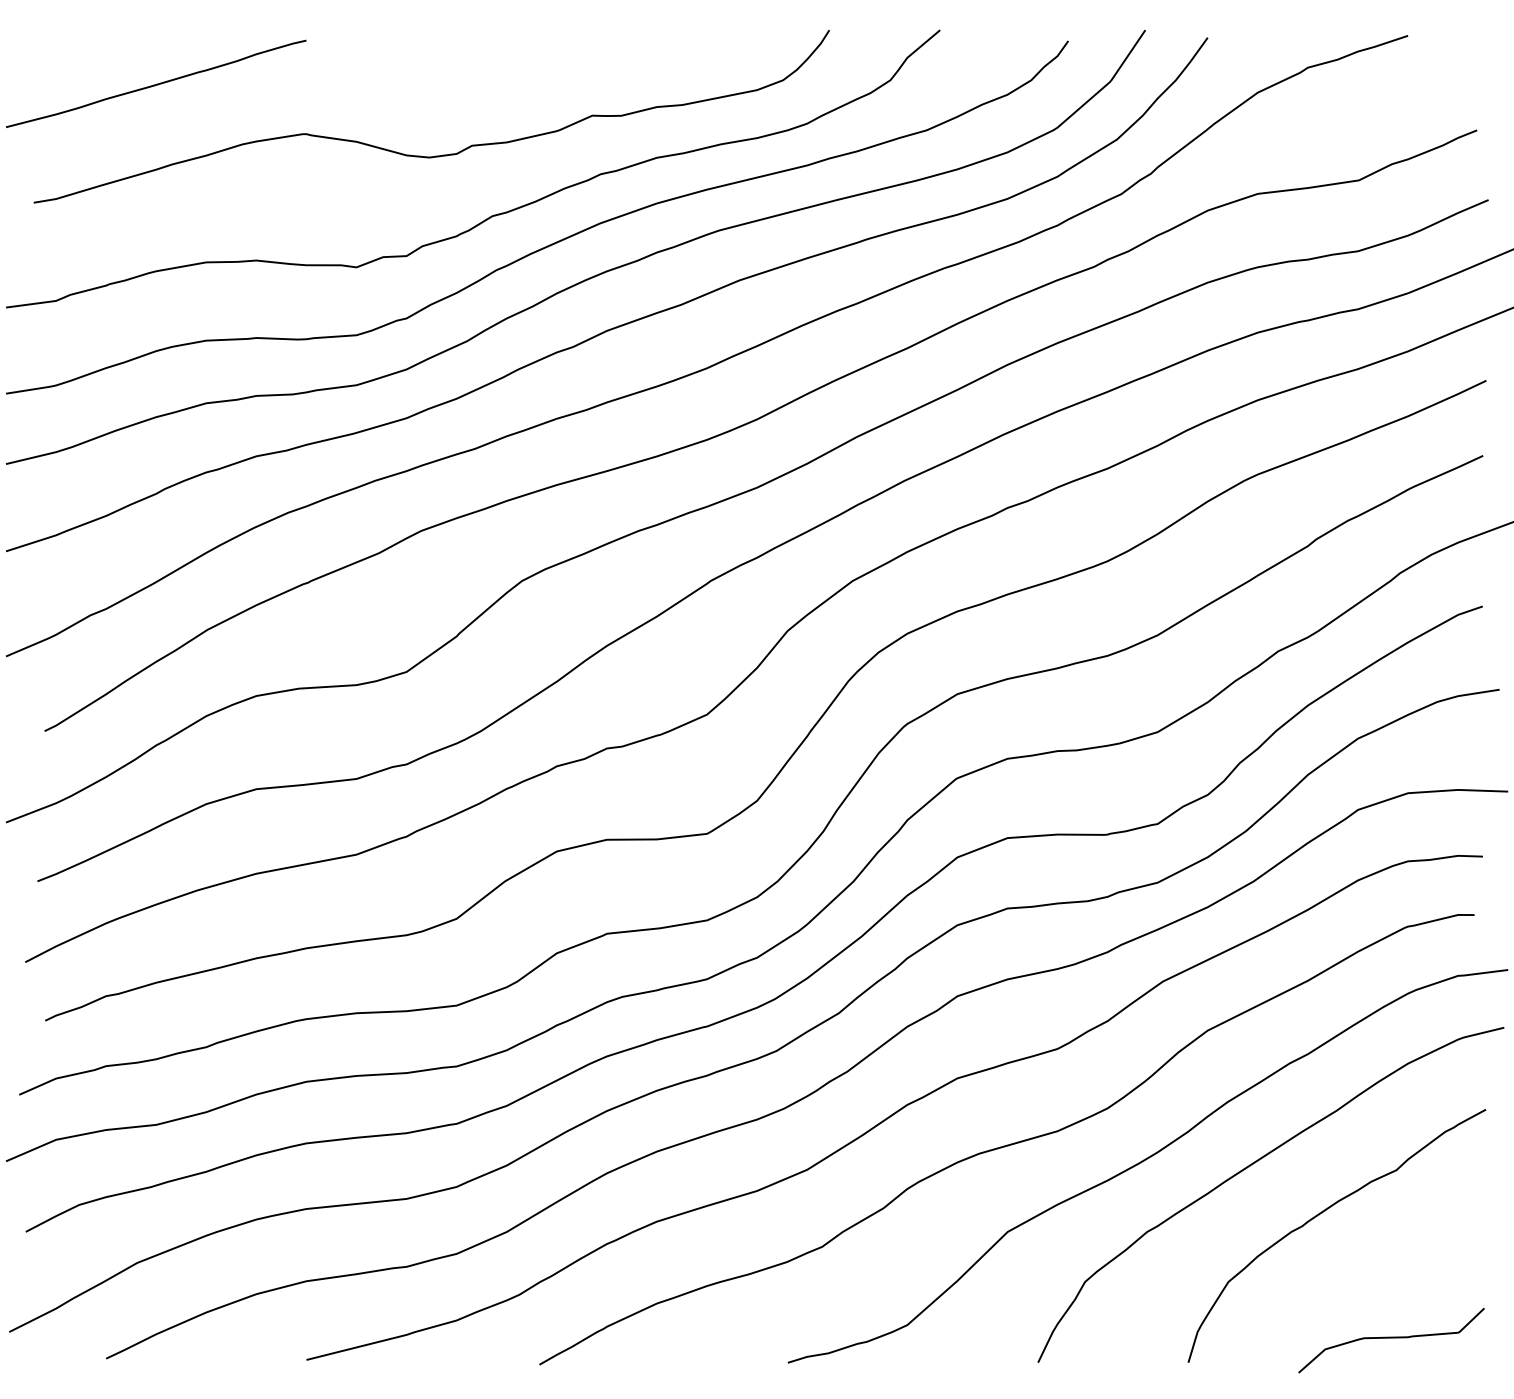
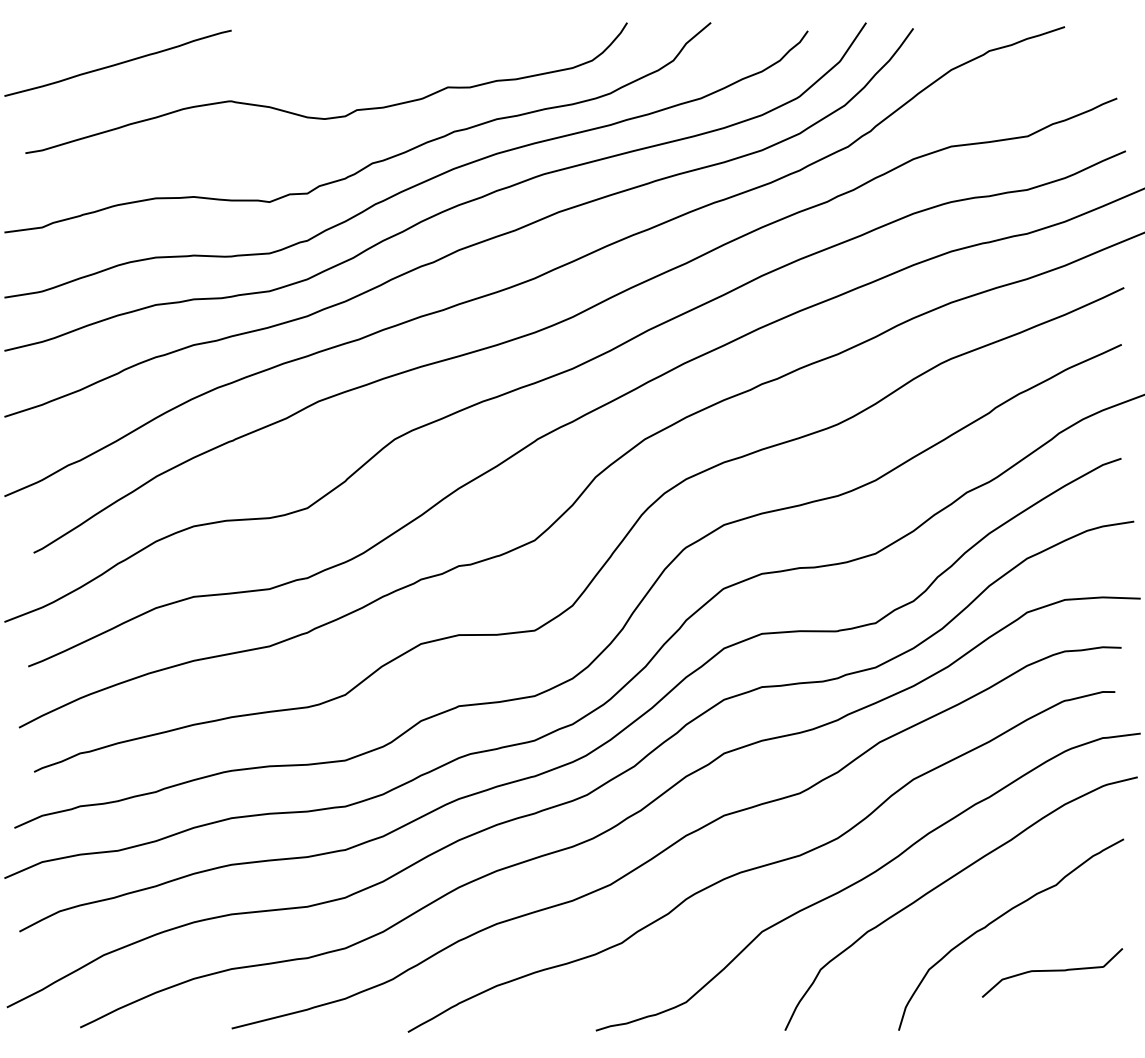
curve: (1391, 1338) -> (1052, 971), moved

